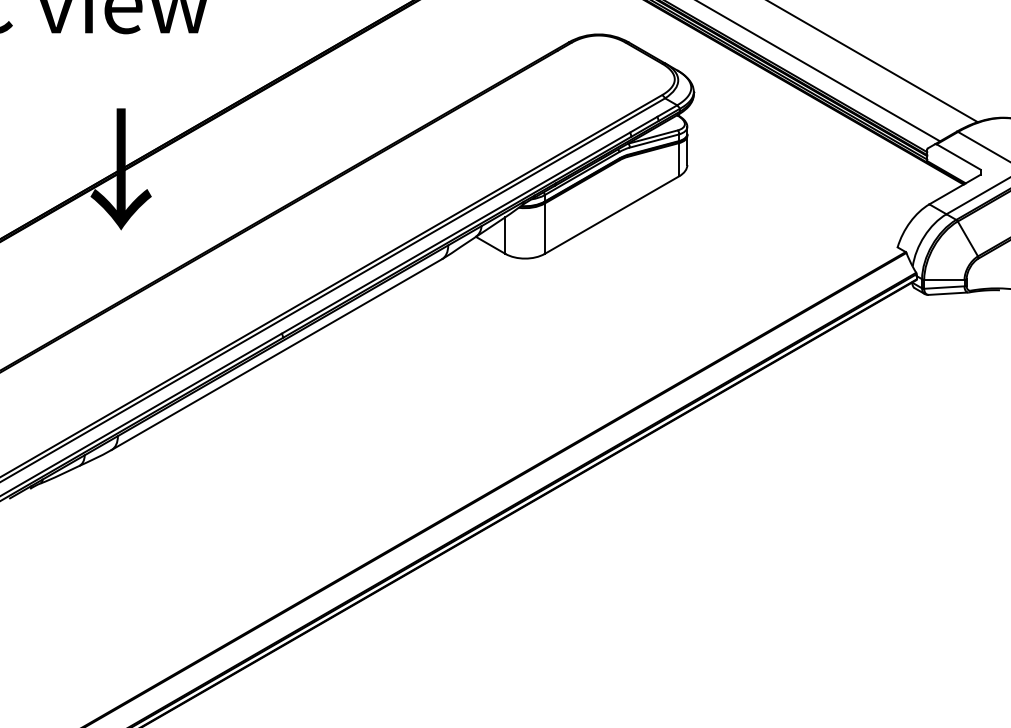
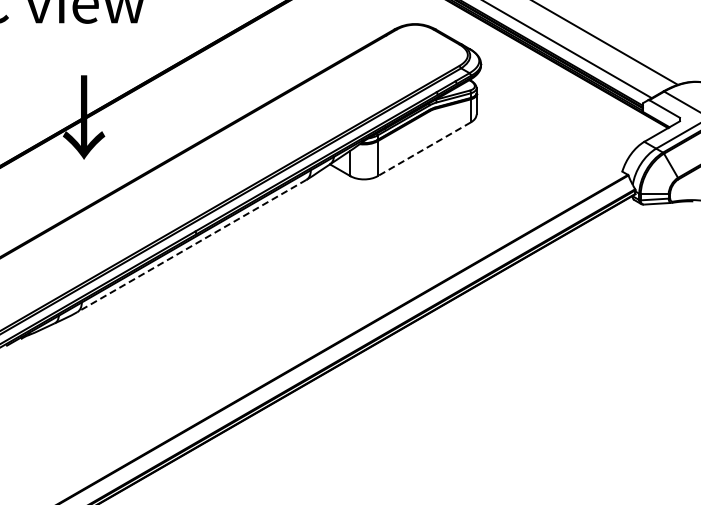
line: (612, 215) -> (424, 149), solid -> dashed
line: (276, 355) -> (191, 246), solid -> dashed

